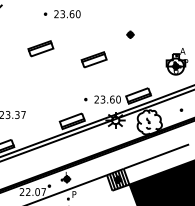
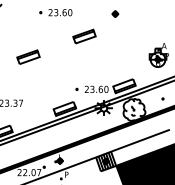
part: (130, 34) -> (115, 13), moved
part: (40, 48) -> (28, 56), moved
part: (93, 59) -> (83, 36), moved

